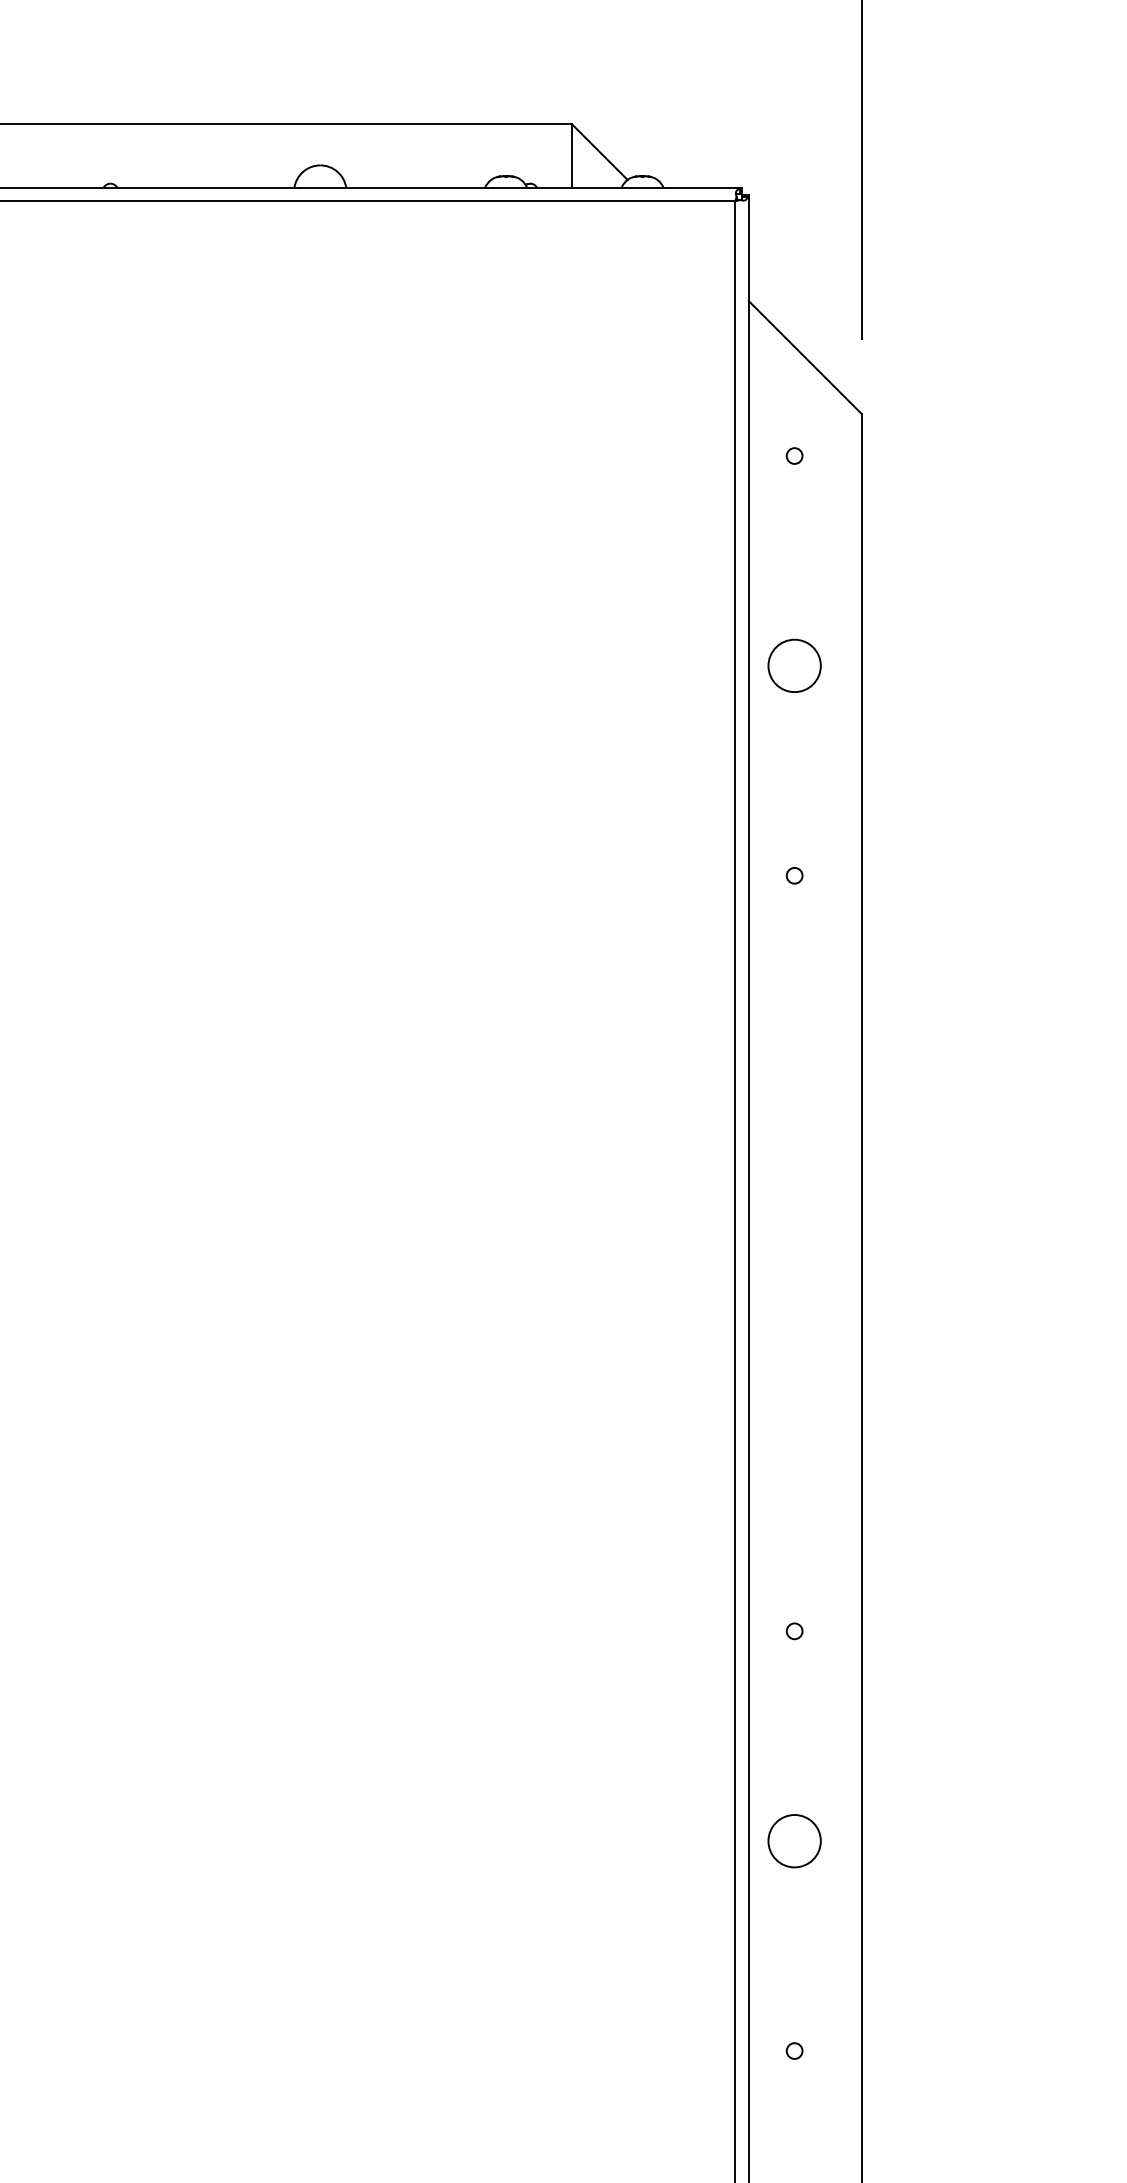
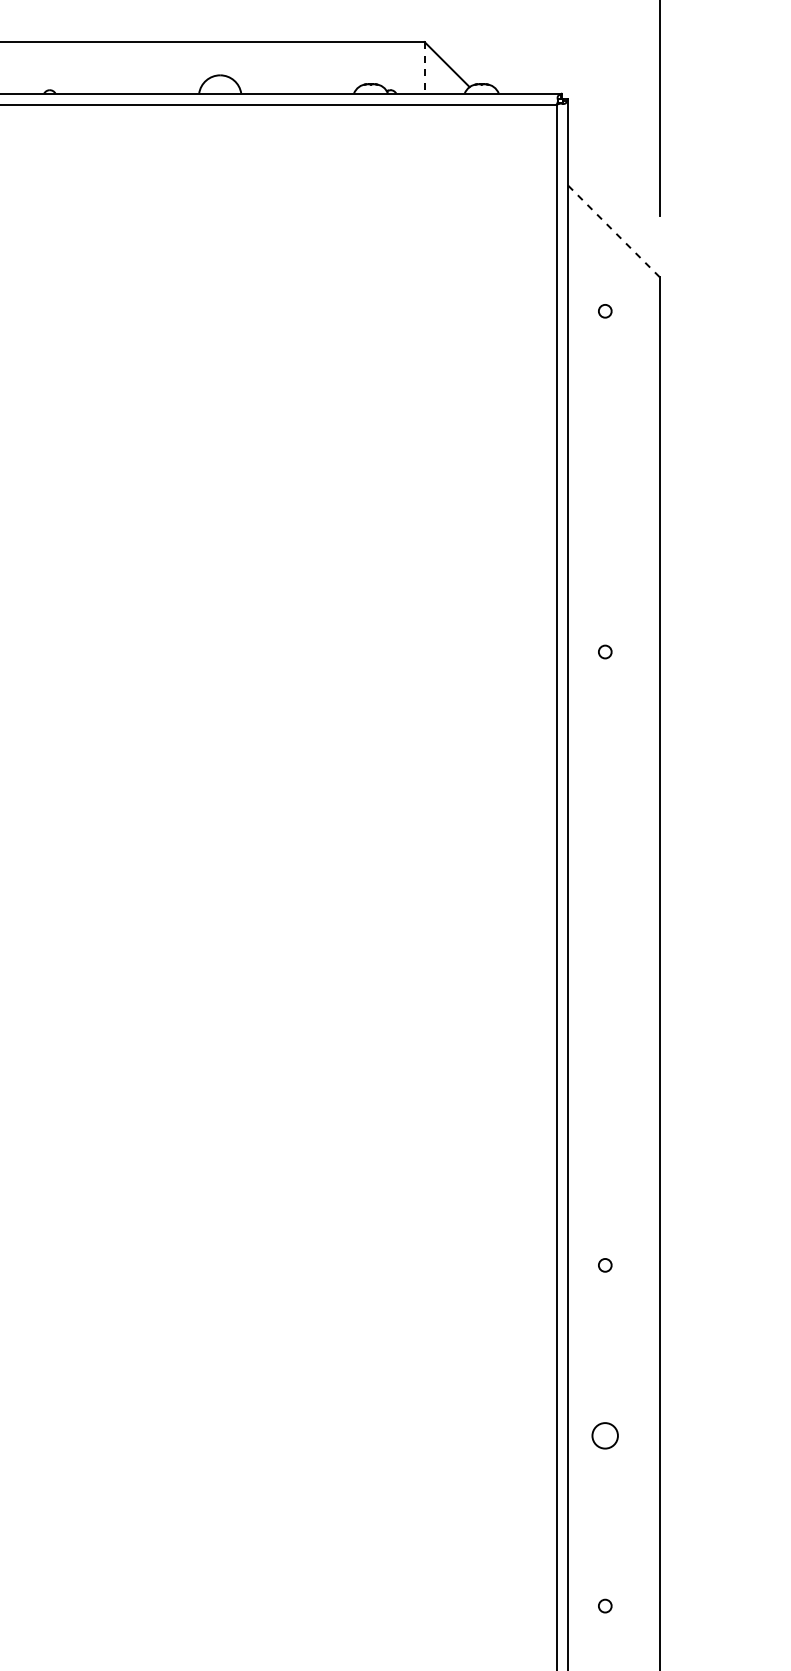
line: (572, 156) -> (424, 68), solid -> dashed
line: (805, 357) -> (614, 231), solid -> dashed
circle: (794, 665) -> (605, 481), removed
circle: (794, 1841) -> (605, 1435), size x0.6

